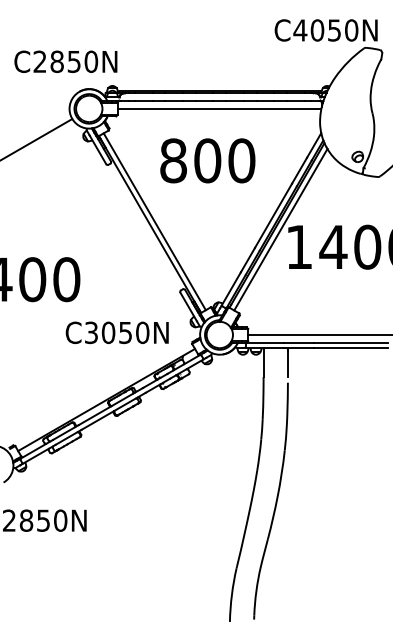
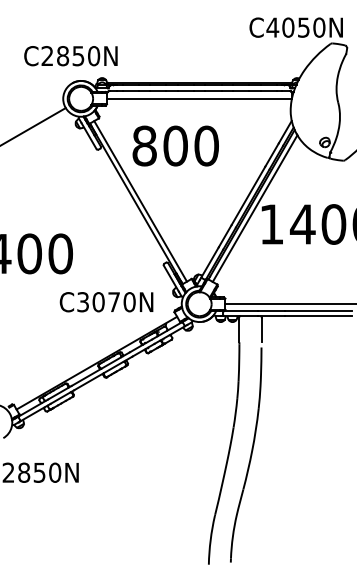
text: (65, 62) -> (70, 56), moved
text: (207, 160) -> (175, 145), moved
text: (124, 333) -> (113, 302), C3050N -> C3070N

